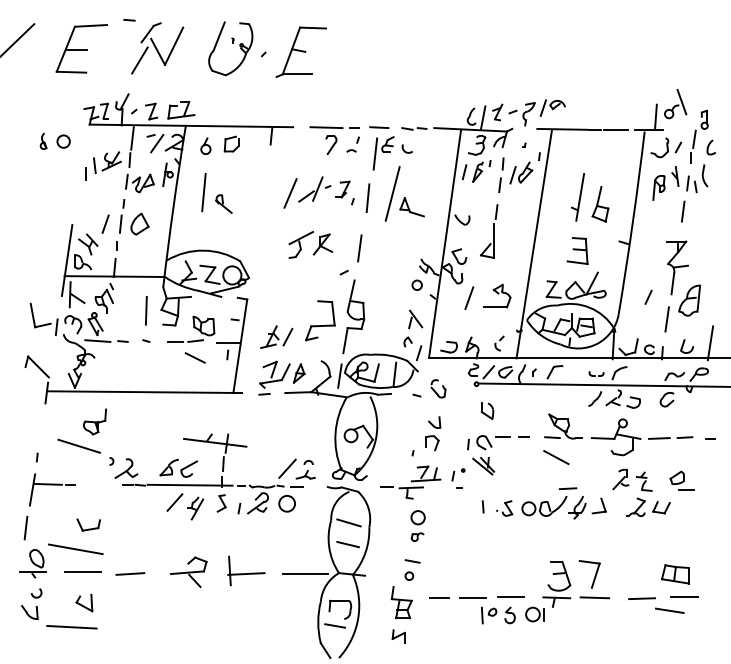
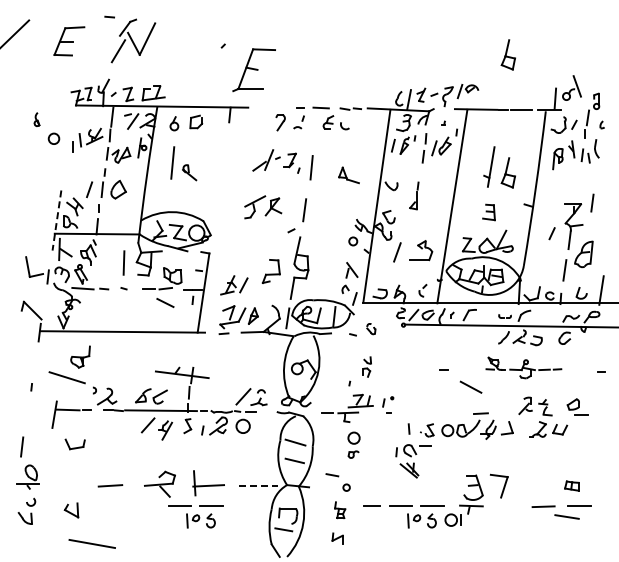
part: (81, 49) -> (69, 41), size x0.7
part: (230, 49) -> (195, 41), removed
part: (300, 52) -> (253, 70), moved
part: (599, 64) -> (507, 54), added
line: (326, 127) -> (276, 107), removed
circle: (63, 141) -> (53, 138), moved
part: (711, 147) -> (602, 124), size x0.6
line: (374, 154) -> (317, 130), removed
line: (289, 193) -> (245, 163), removed
line: (392, 193) -> (332, 163), removed
line: (683, 210) -> (592, 202), moved
part: (489, 230) -> (414, 195), size x0.6
part: (576, 251) -> (488, 212), size x0.7
line: (66, 261) -> (56, 221), solid -> dashed
line: (647, 297) -> (551, 233), moved
part: (320, 320) -> (271, 271), size x0.7
part: (438, 388) -> (371, 328), size x0.7
part: (487, 410) -> (412, 347), removed
part: (432, 433) -> (366, 366), size x0.7
part: (618, 434) -> (523, 367), size x0.6
part: (488, 455) -> (413, 461), moved
part: (52, 489) -> (71, 414), moved
line: (74, 548) -> (91, 543), moved
line: (412, 561) -> (332, 475), moved
line: (83, 572) -> (70, 484), removed
line: (306, 573) -> (259, 485), solid -> dashed
part: (675, 573) -> (571, 485), size x0.6
line: (594, 597) -> (503, 505), removed
part: (400, 603) -> (339, 510), size x0.6
part: (230, 610) -> (195, 516), added
line: (71, 626) -> (60, 530), removed

